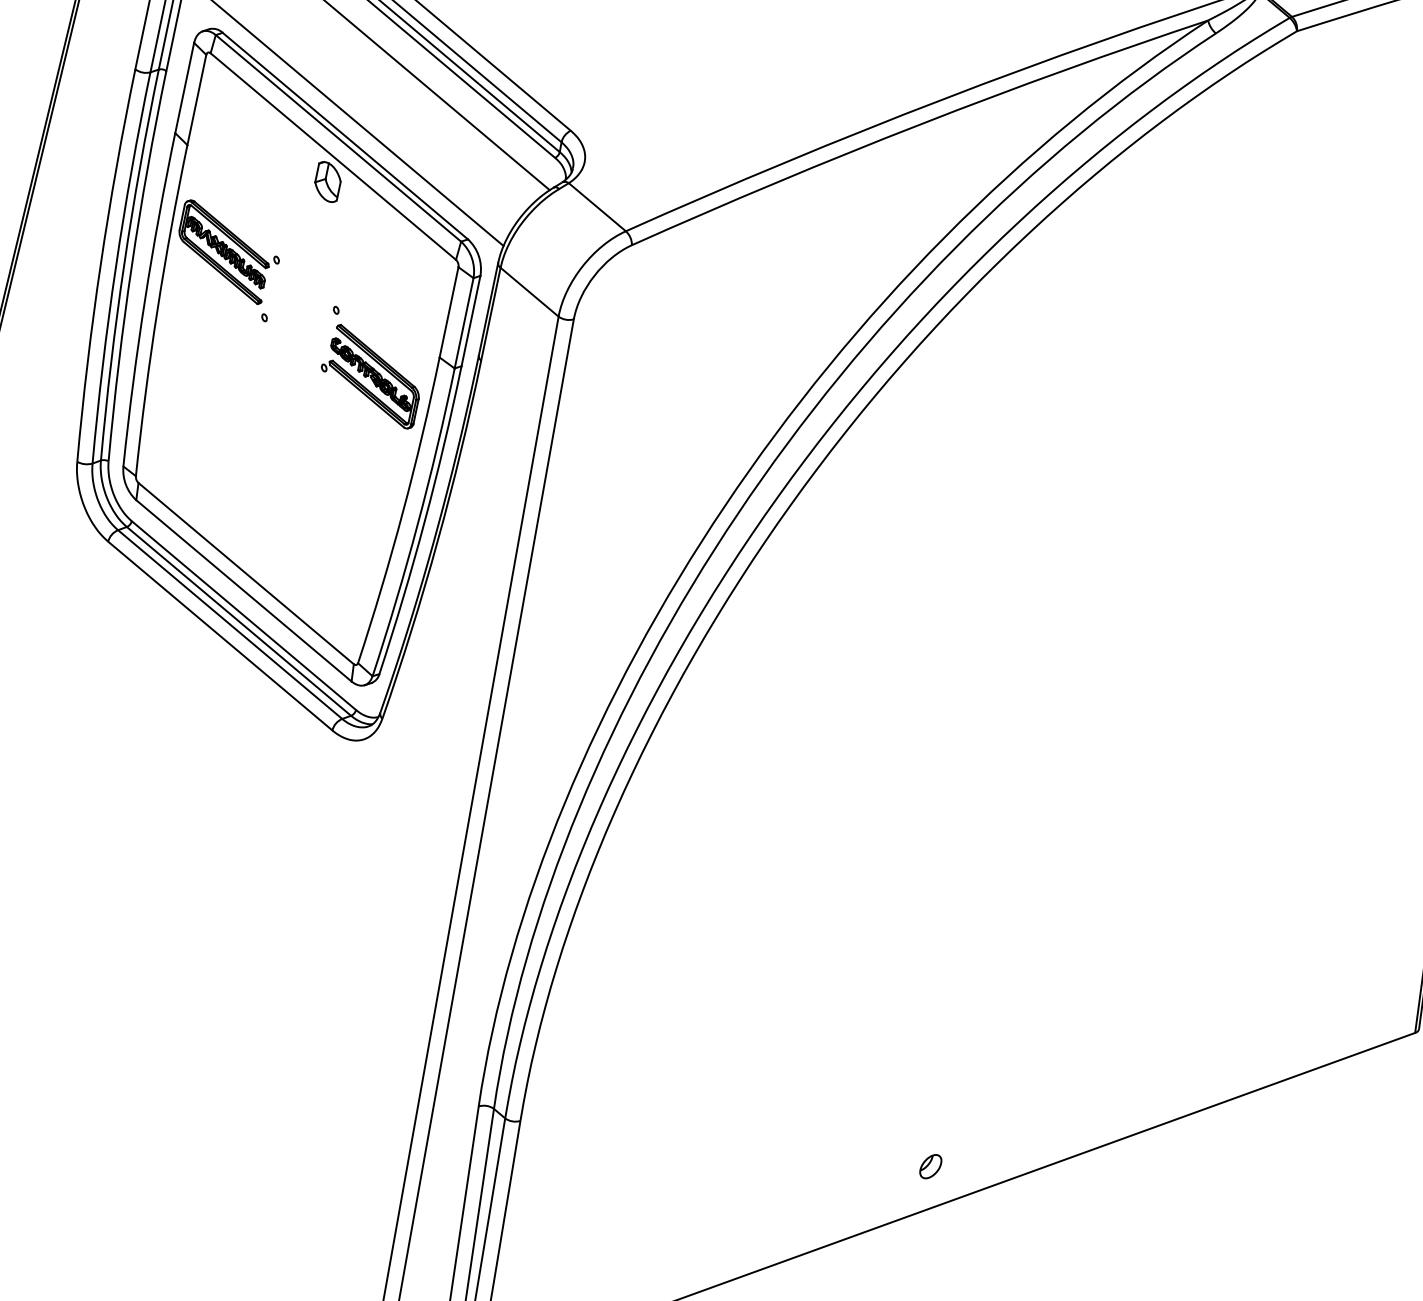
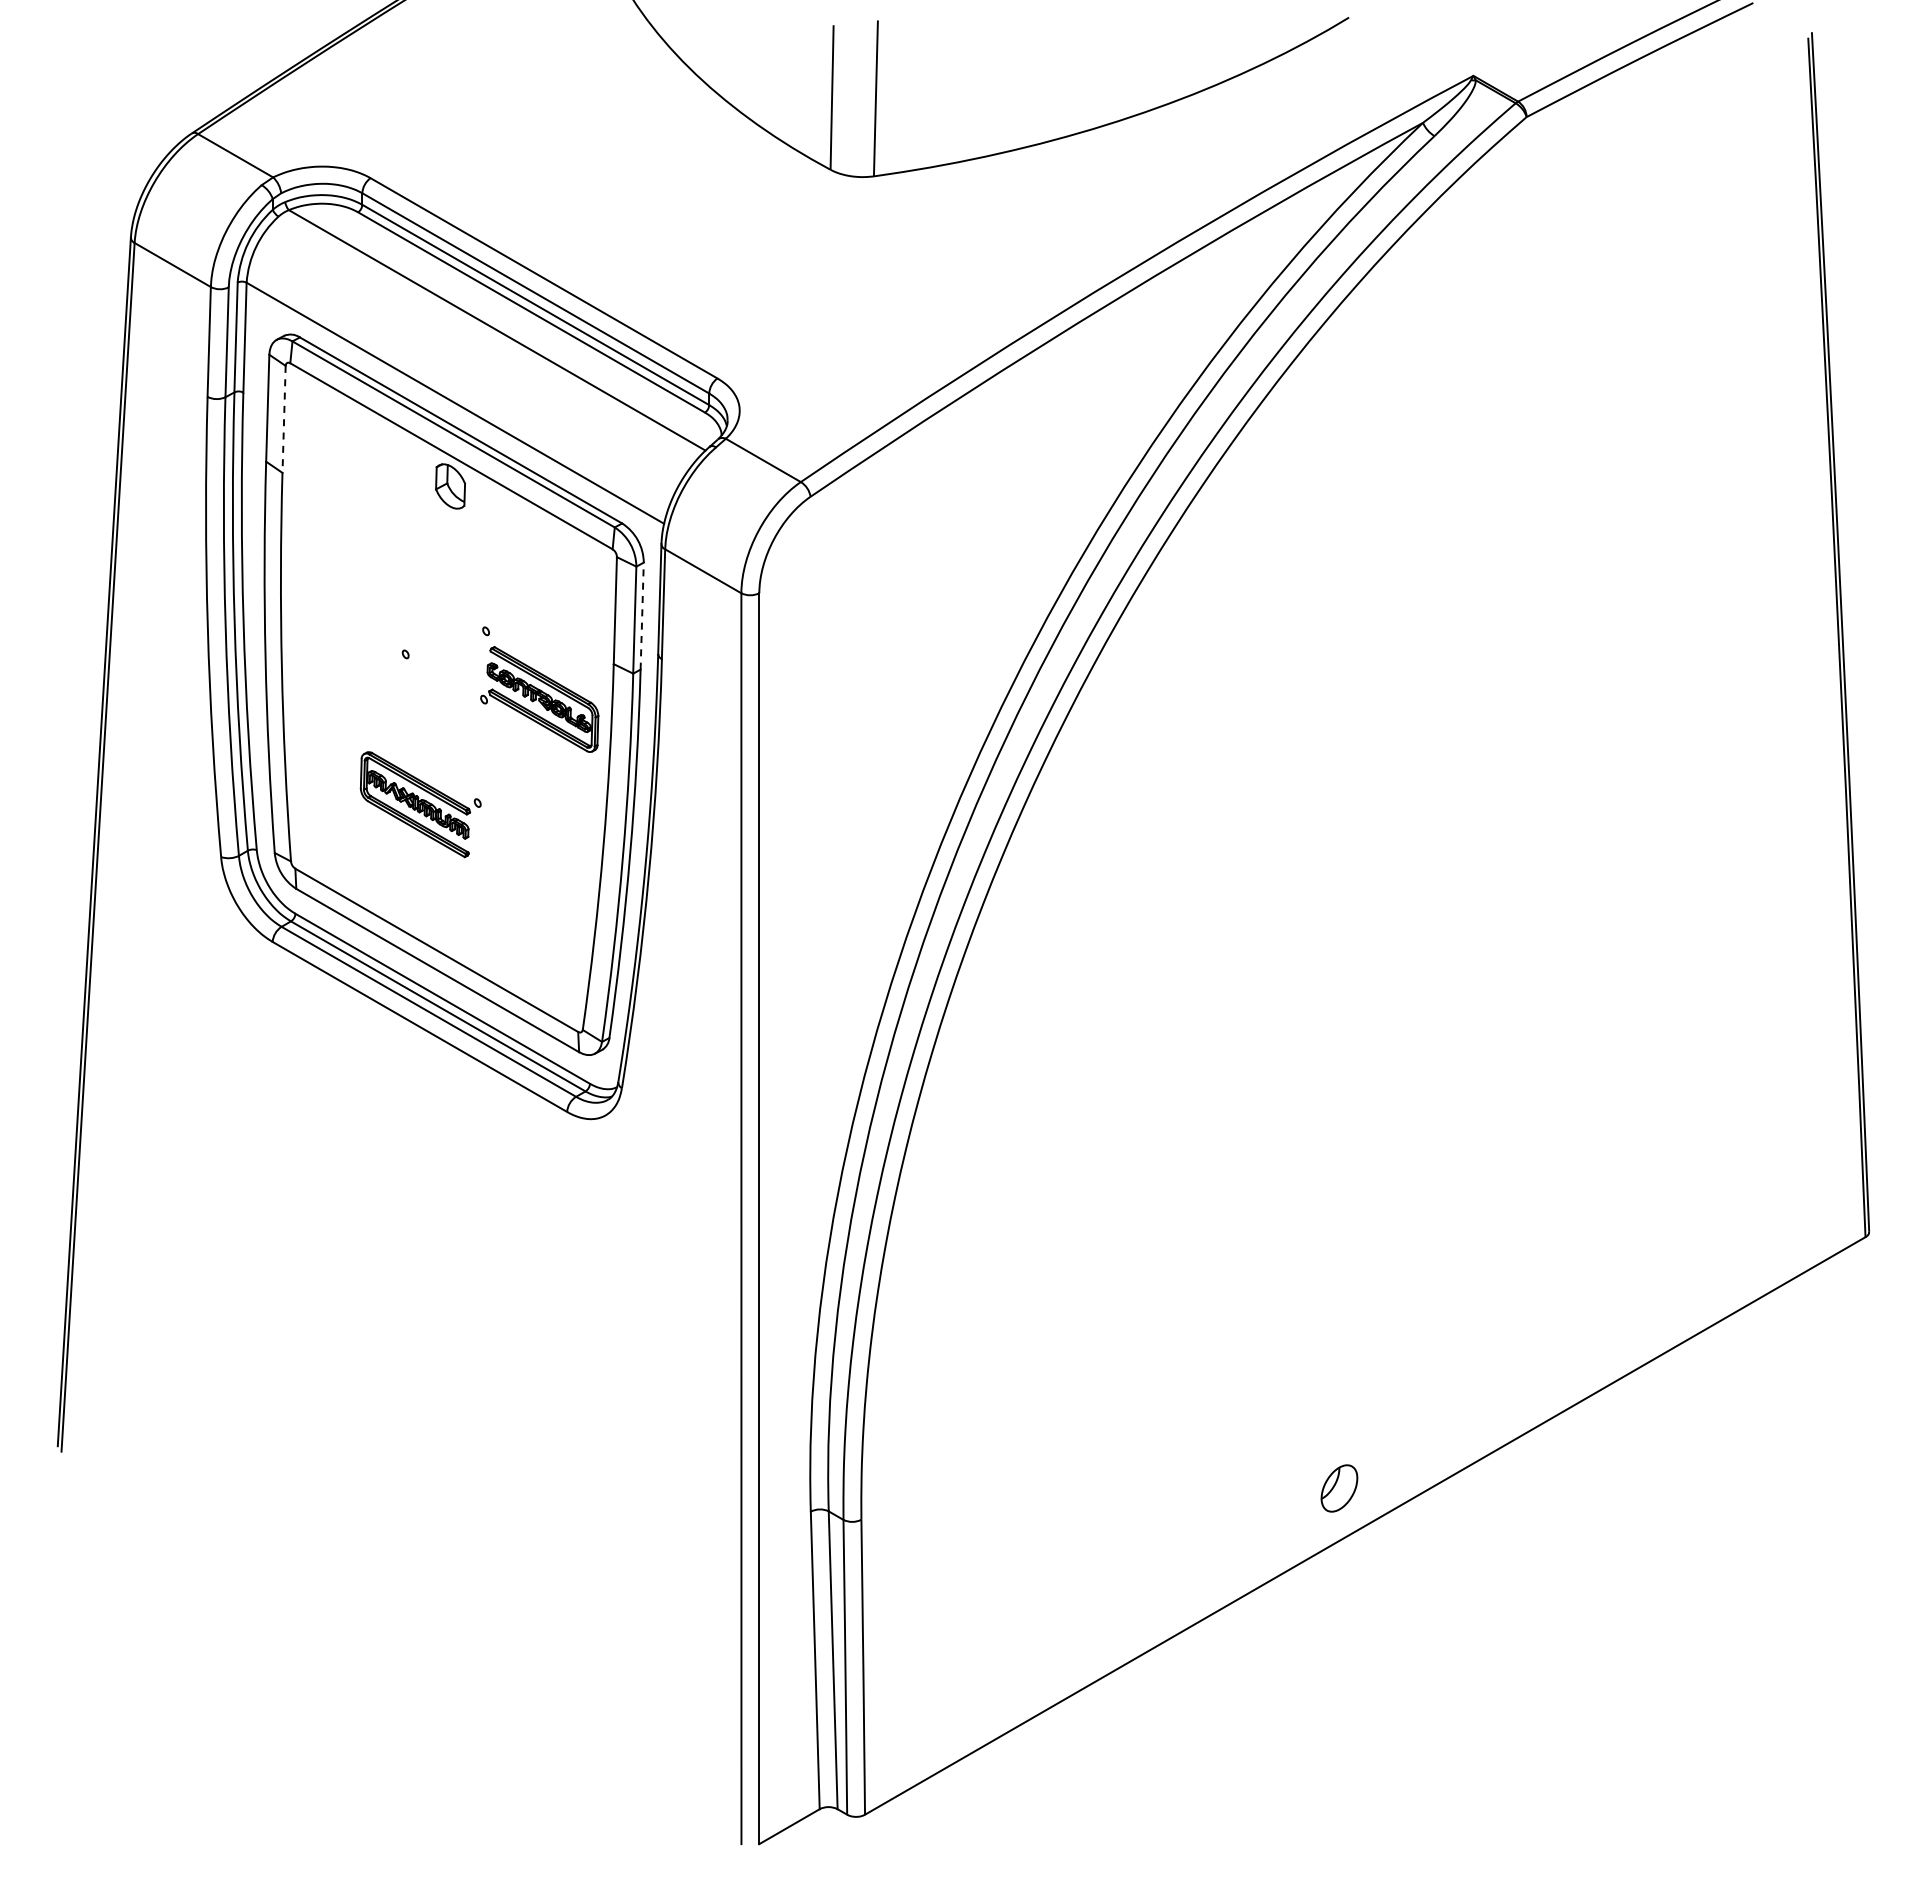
line: (197, 100) -> (284, 419), solid -> dashed
part: (227, 252) -> (420, 804), moved
line: (471, 321) -> (642, 616), solid -> dashed
part: (930, 1166) -> (1339, 1488), size x1.6

